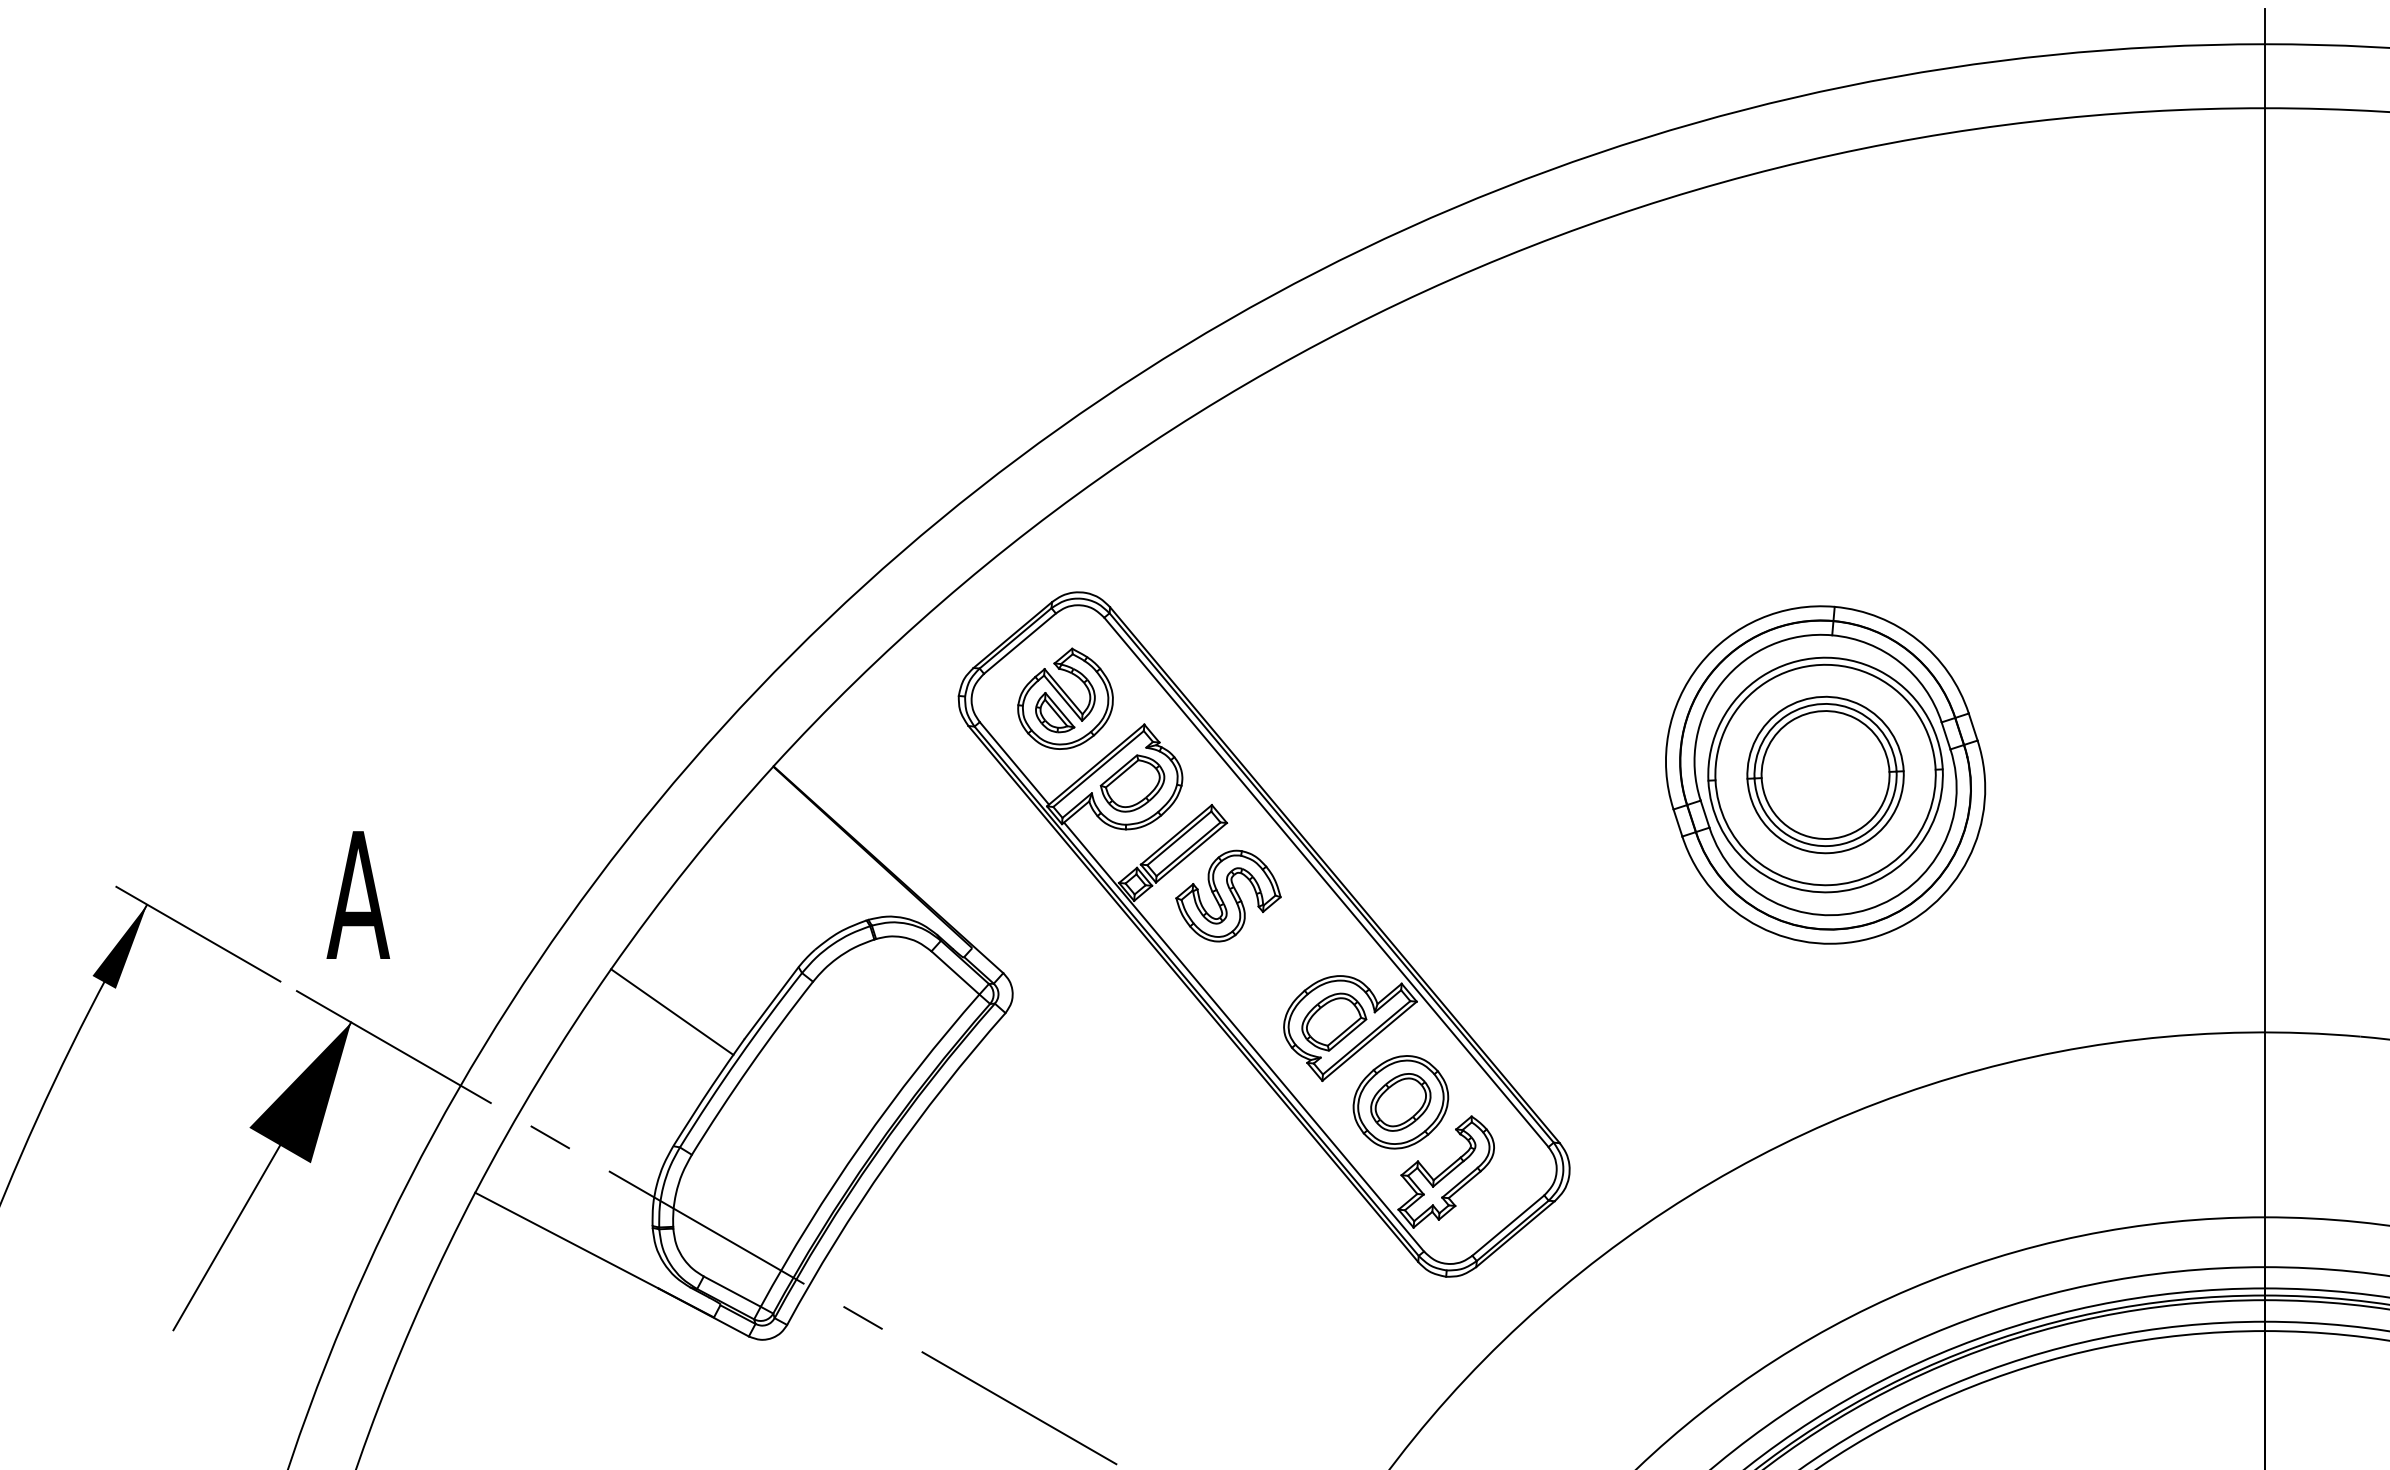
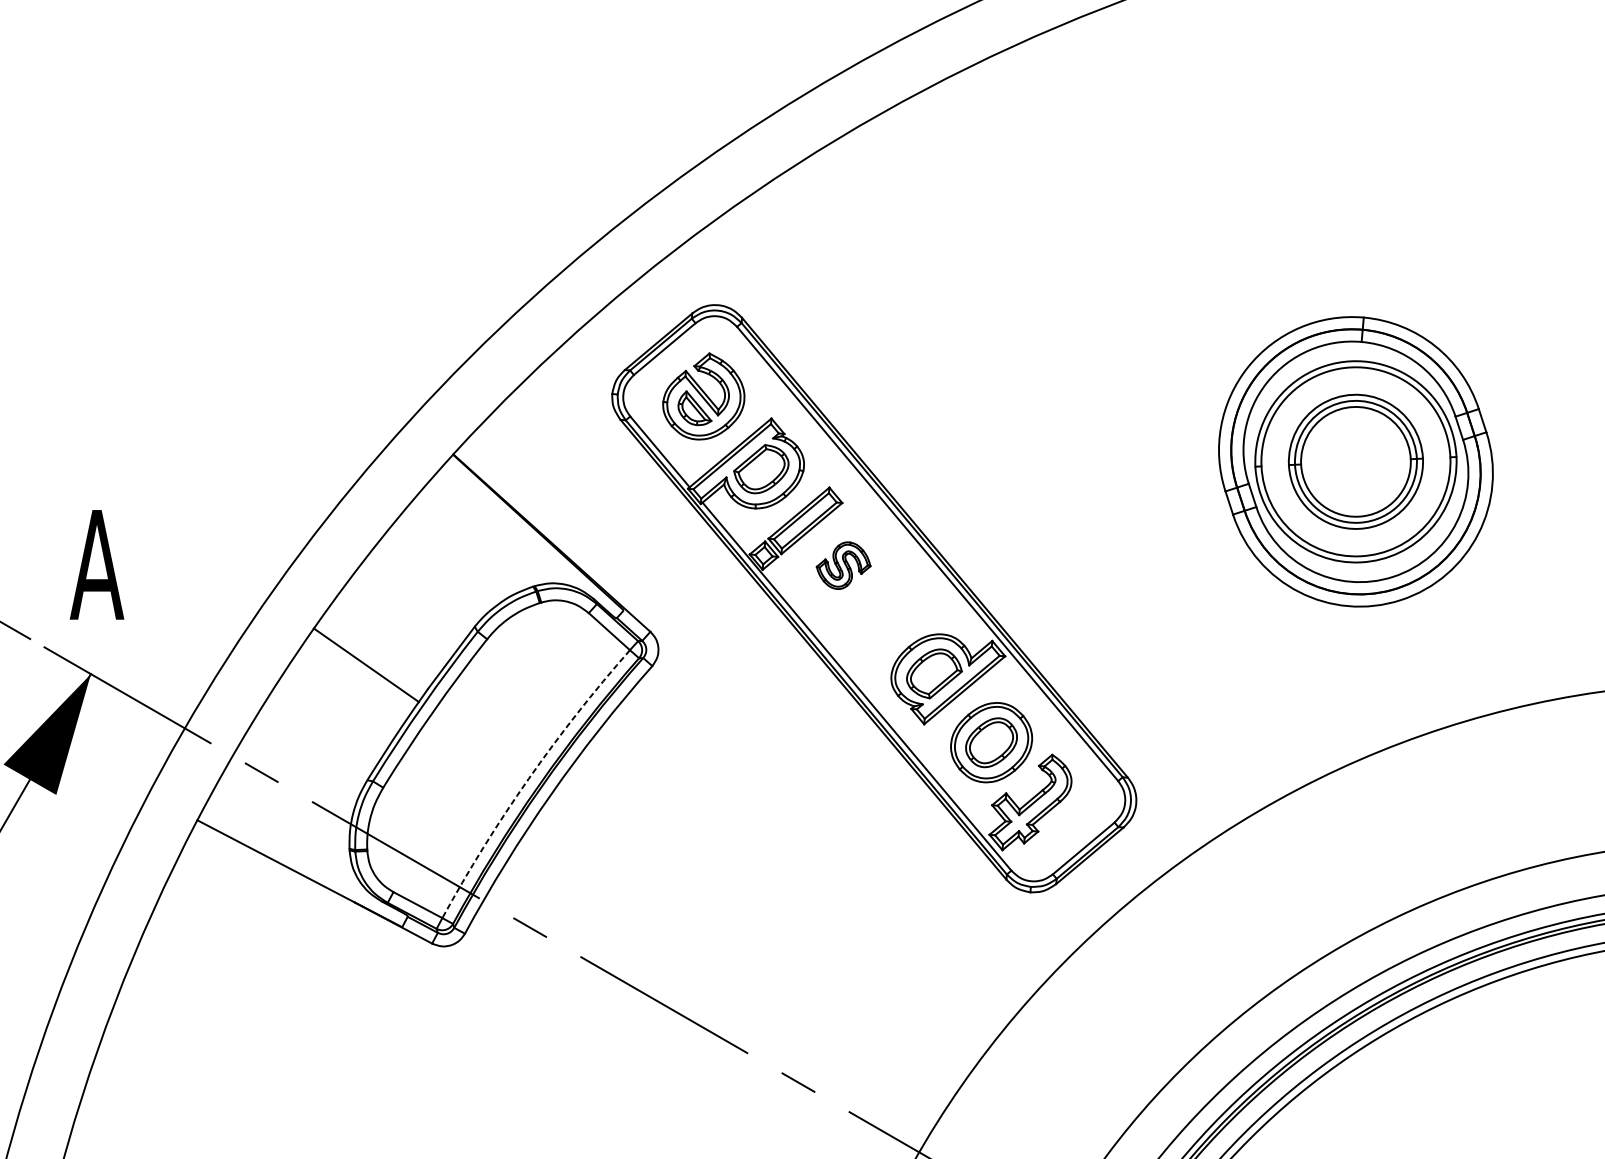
part: (1228, 895) -> (843, 565), size x0.6
arc: (861, 1144) -> (528, 778), solid -> dashed

